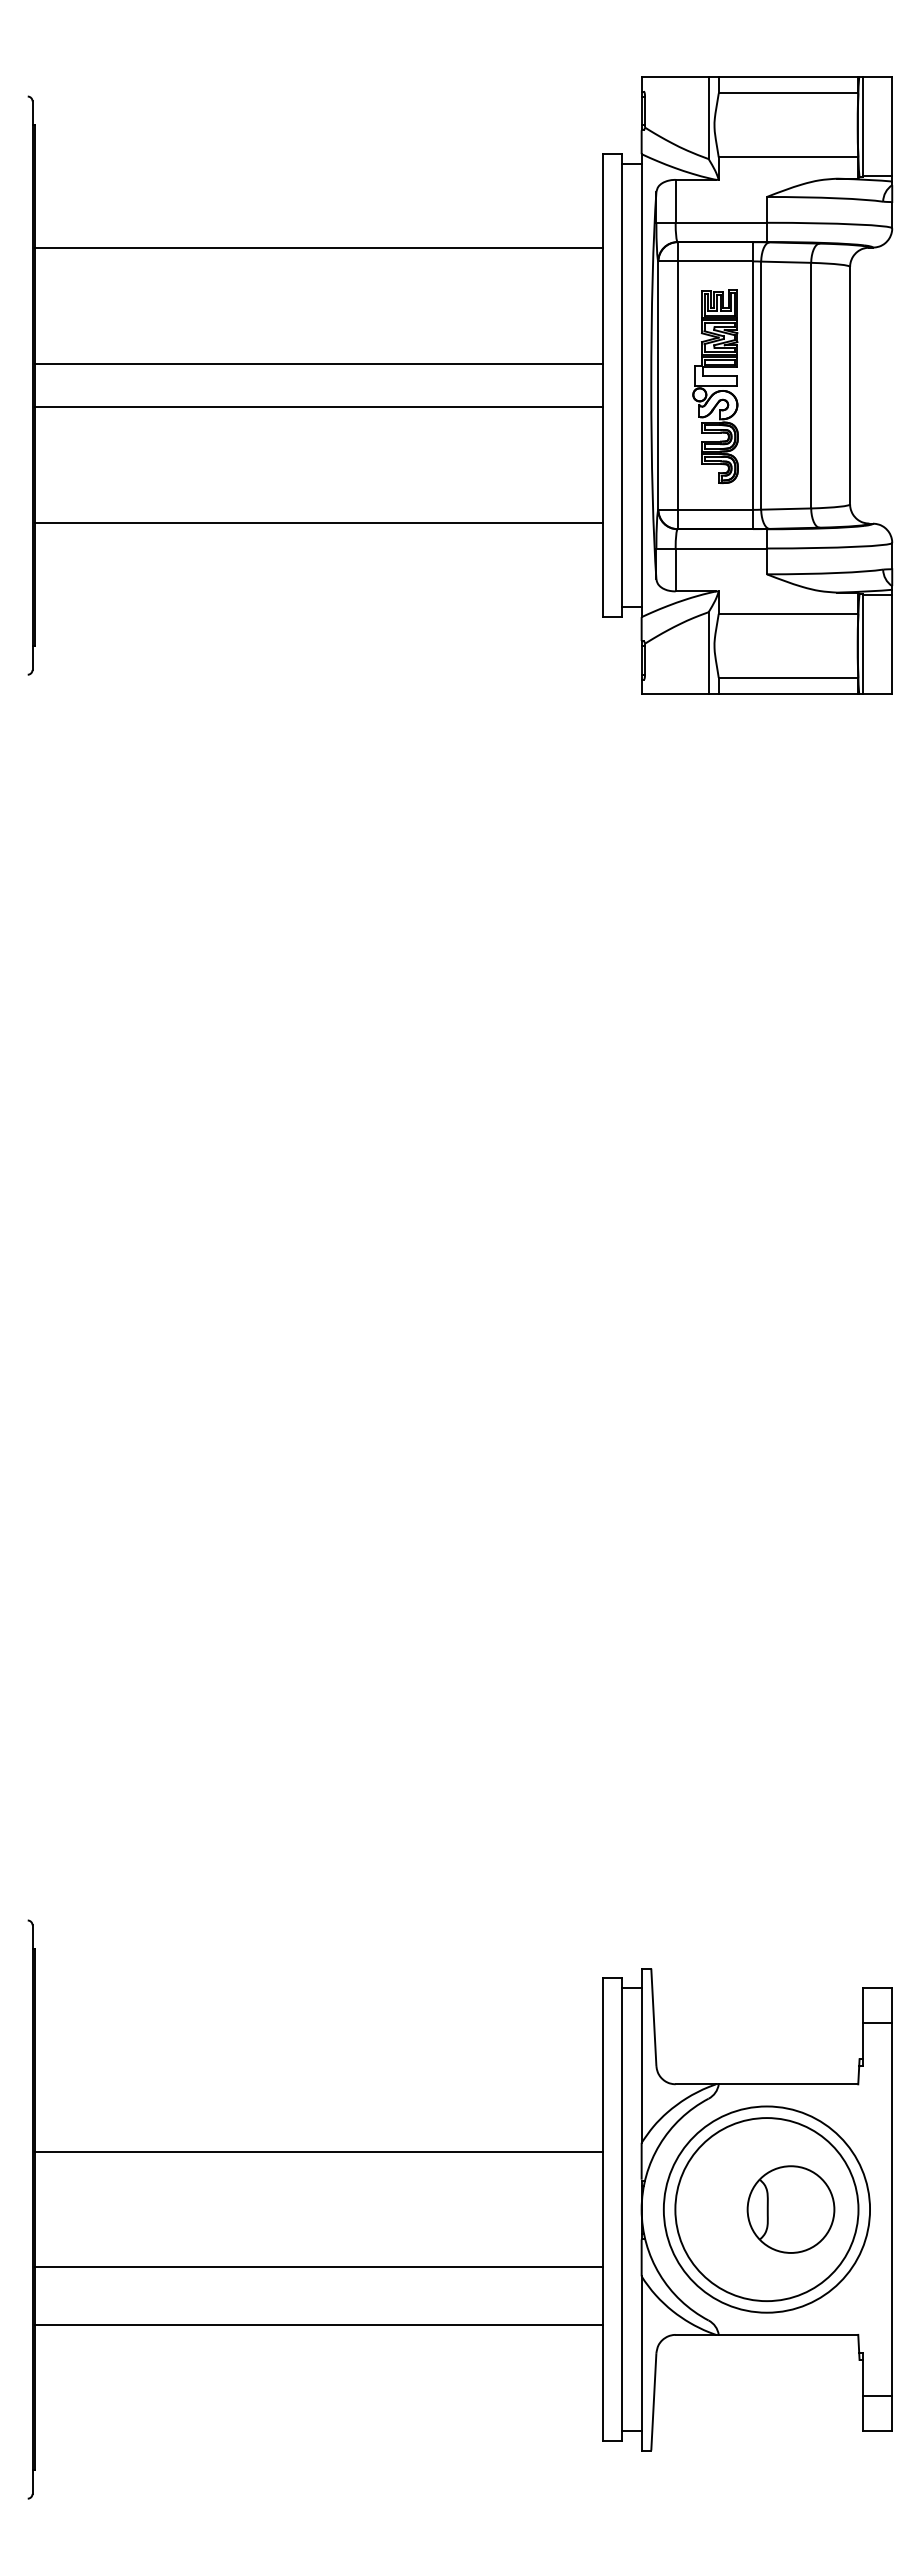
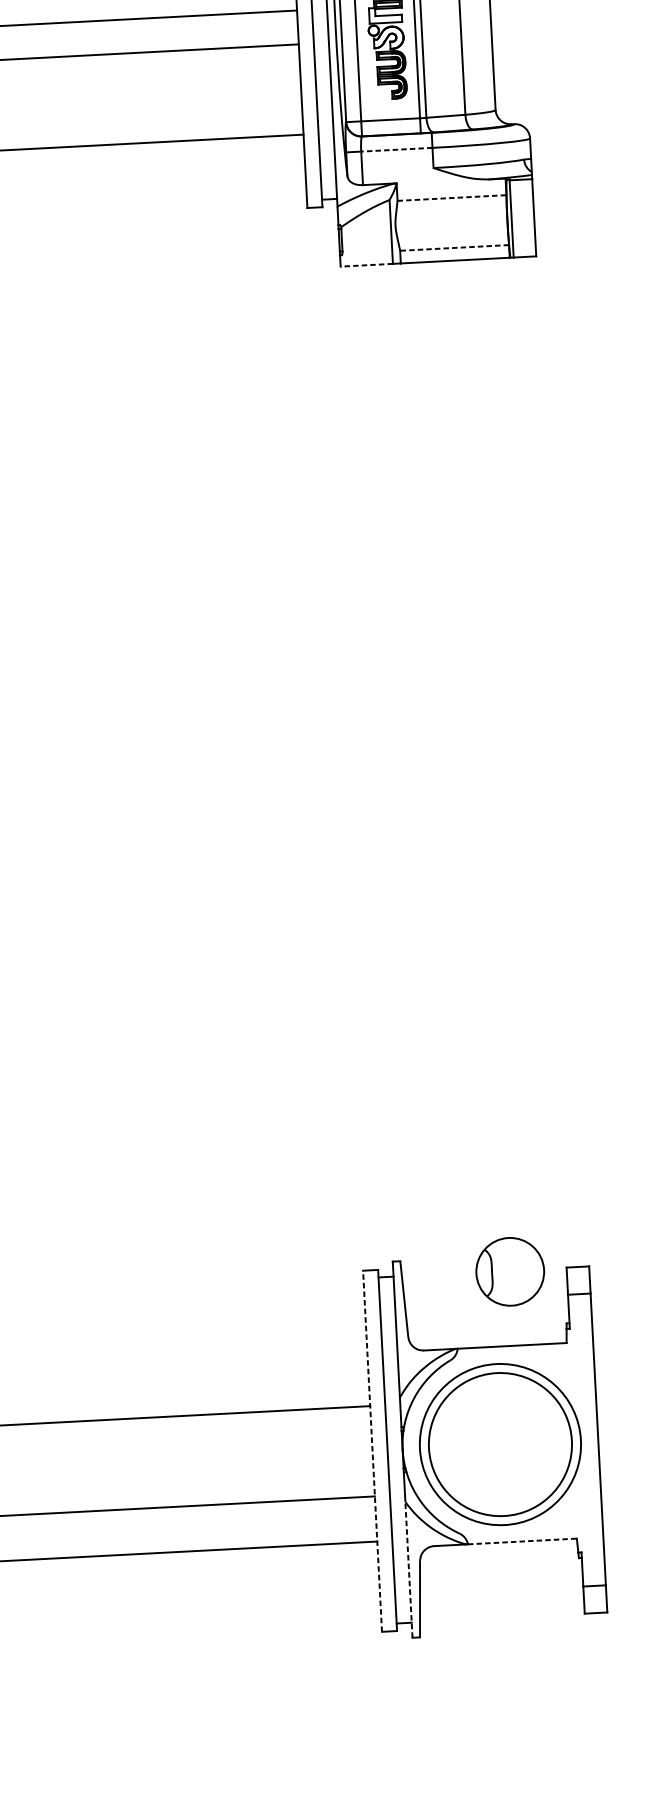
line: (721, 548) -> (397, 149), solid -> dashed
line: (788, 613) -> (451, 197), solid -> dashed
line: (788, 677) -> (454, 247), solid -> dashed
line: (674, 694) -> (366, 265), solid -> dashed
line: (603, 2209) -> (372, 1451), solid -> dashed
part: (790, 2209) -> (509, 1271), moved
line: (788, 2334) -> (522, 1541), solid -> dashed
line: (641, 2362) -> (408, 1569), solid -> dashed

